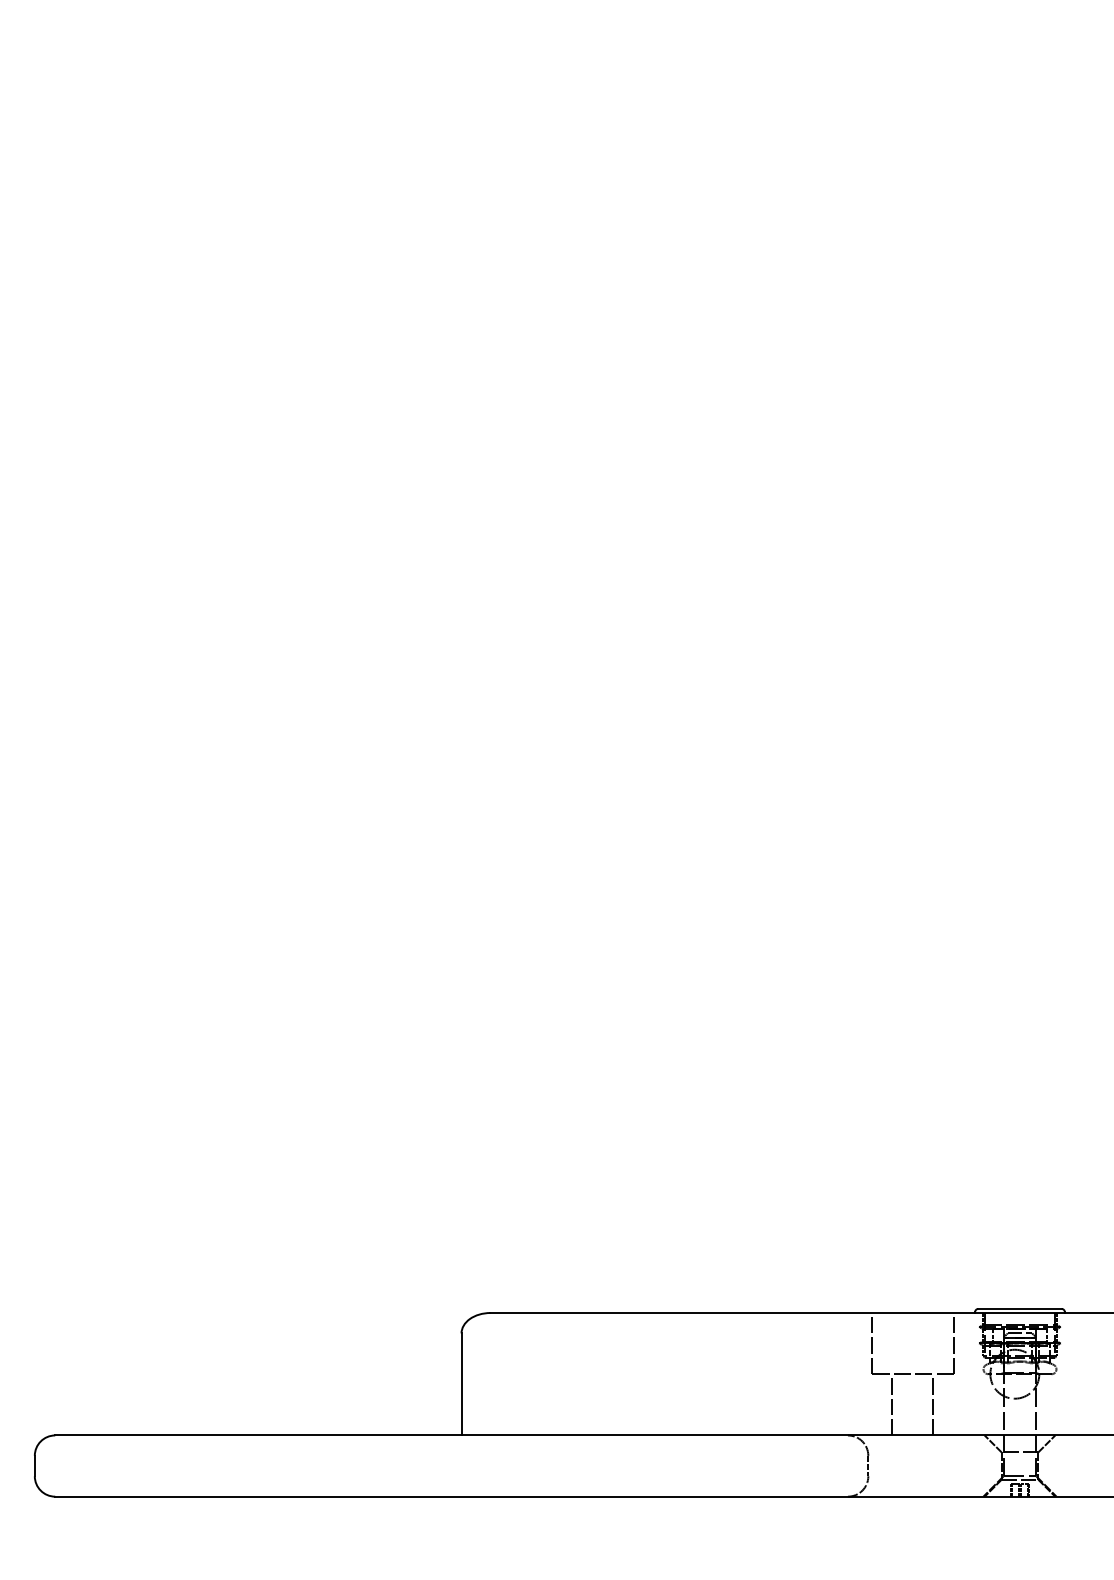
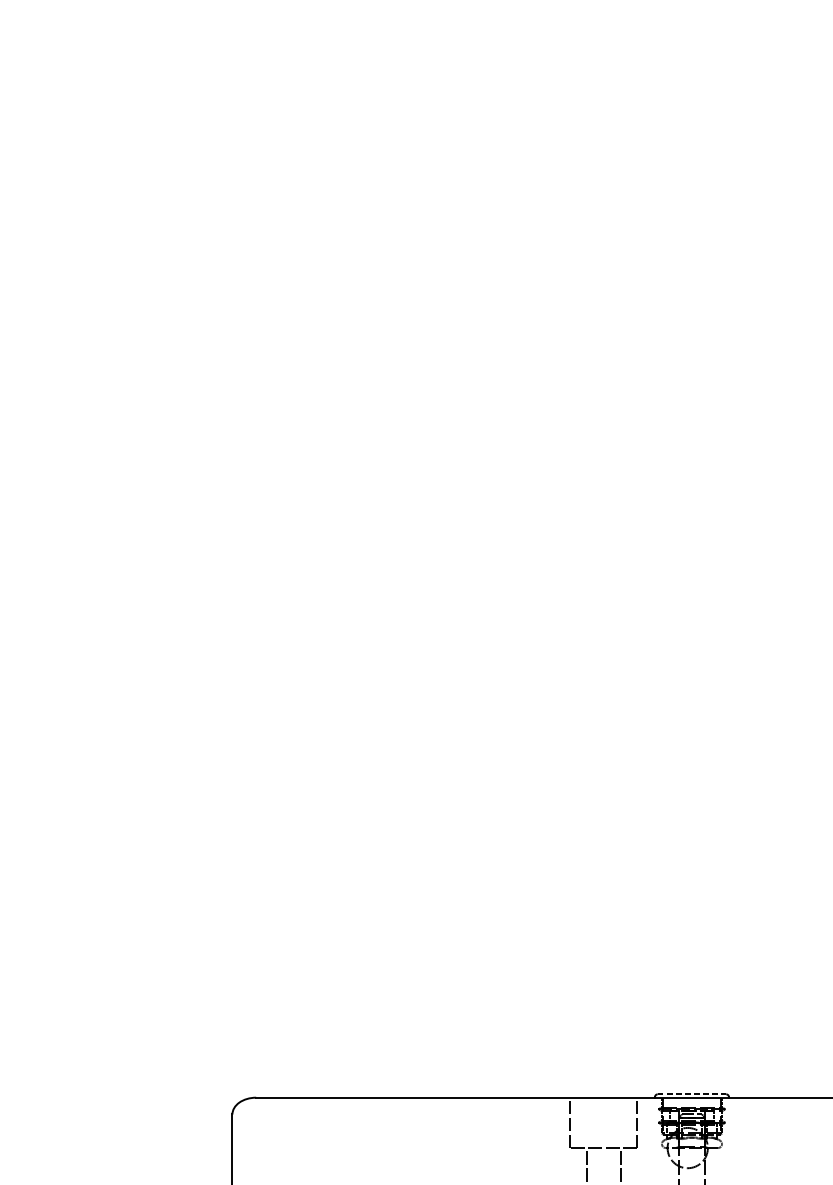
line: (1019, 1308) -> (691, 1093), solid -> dashed

